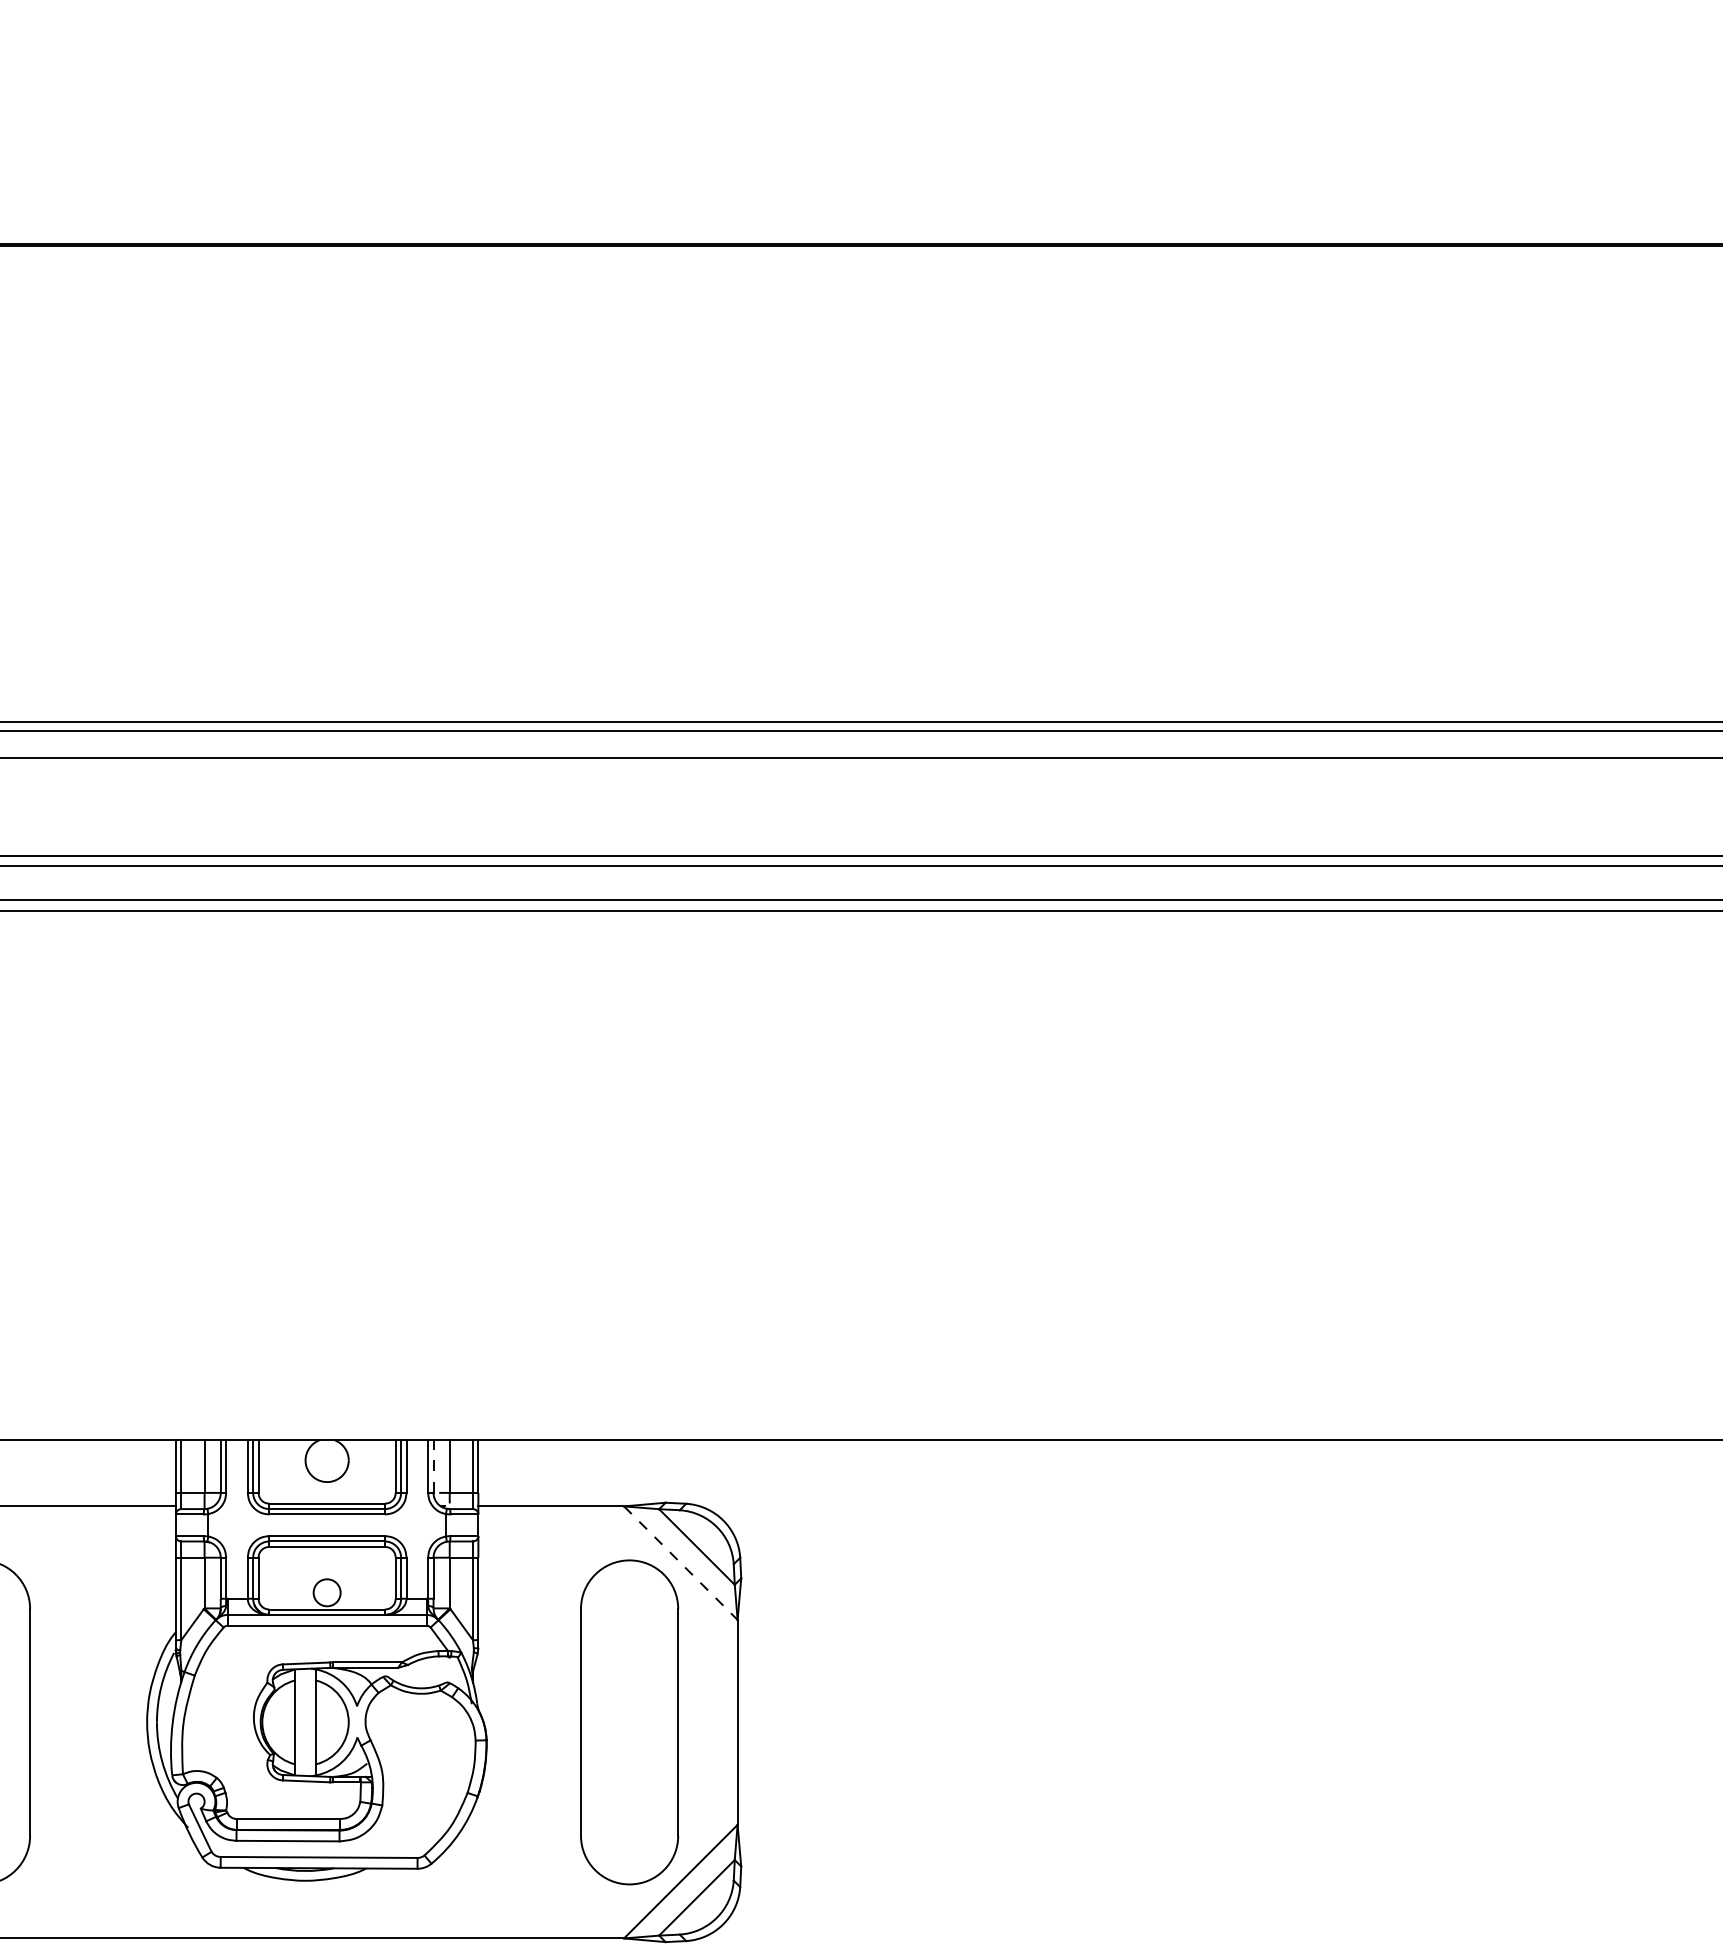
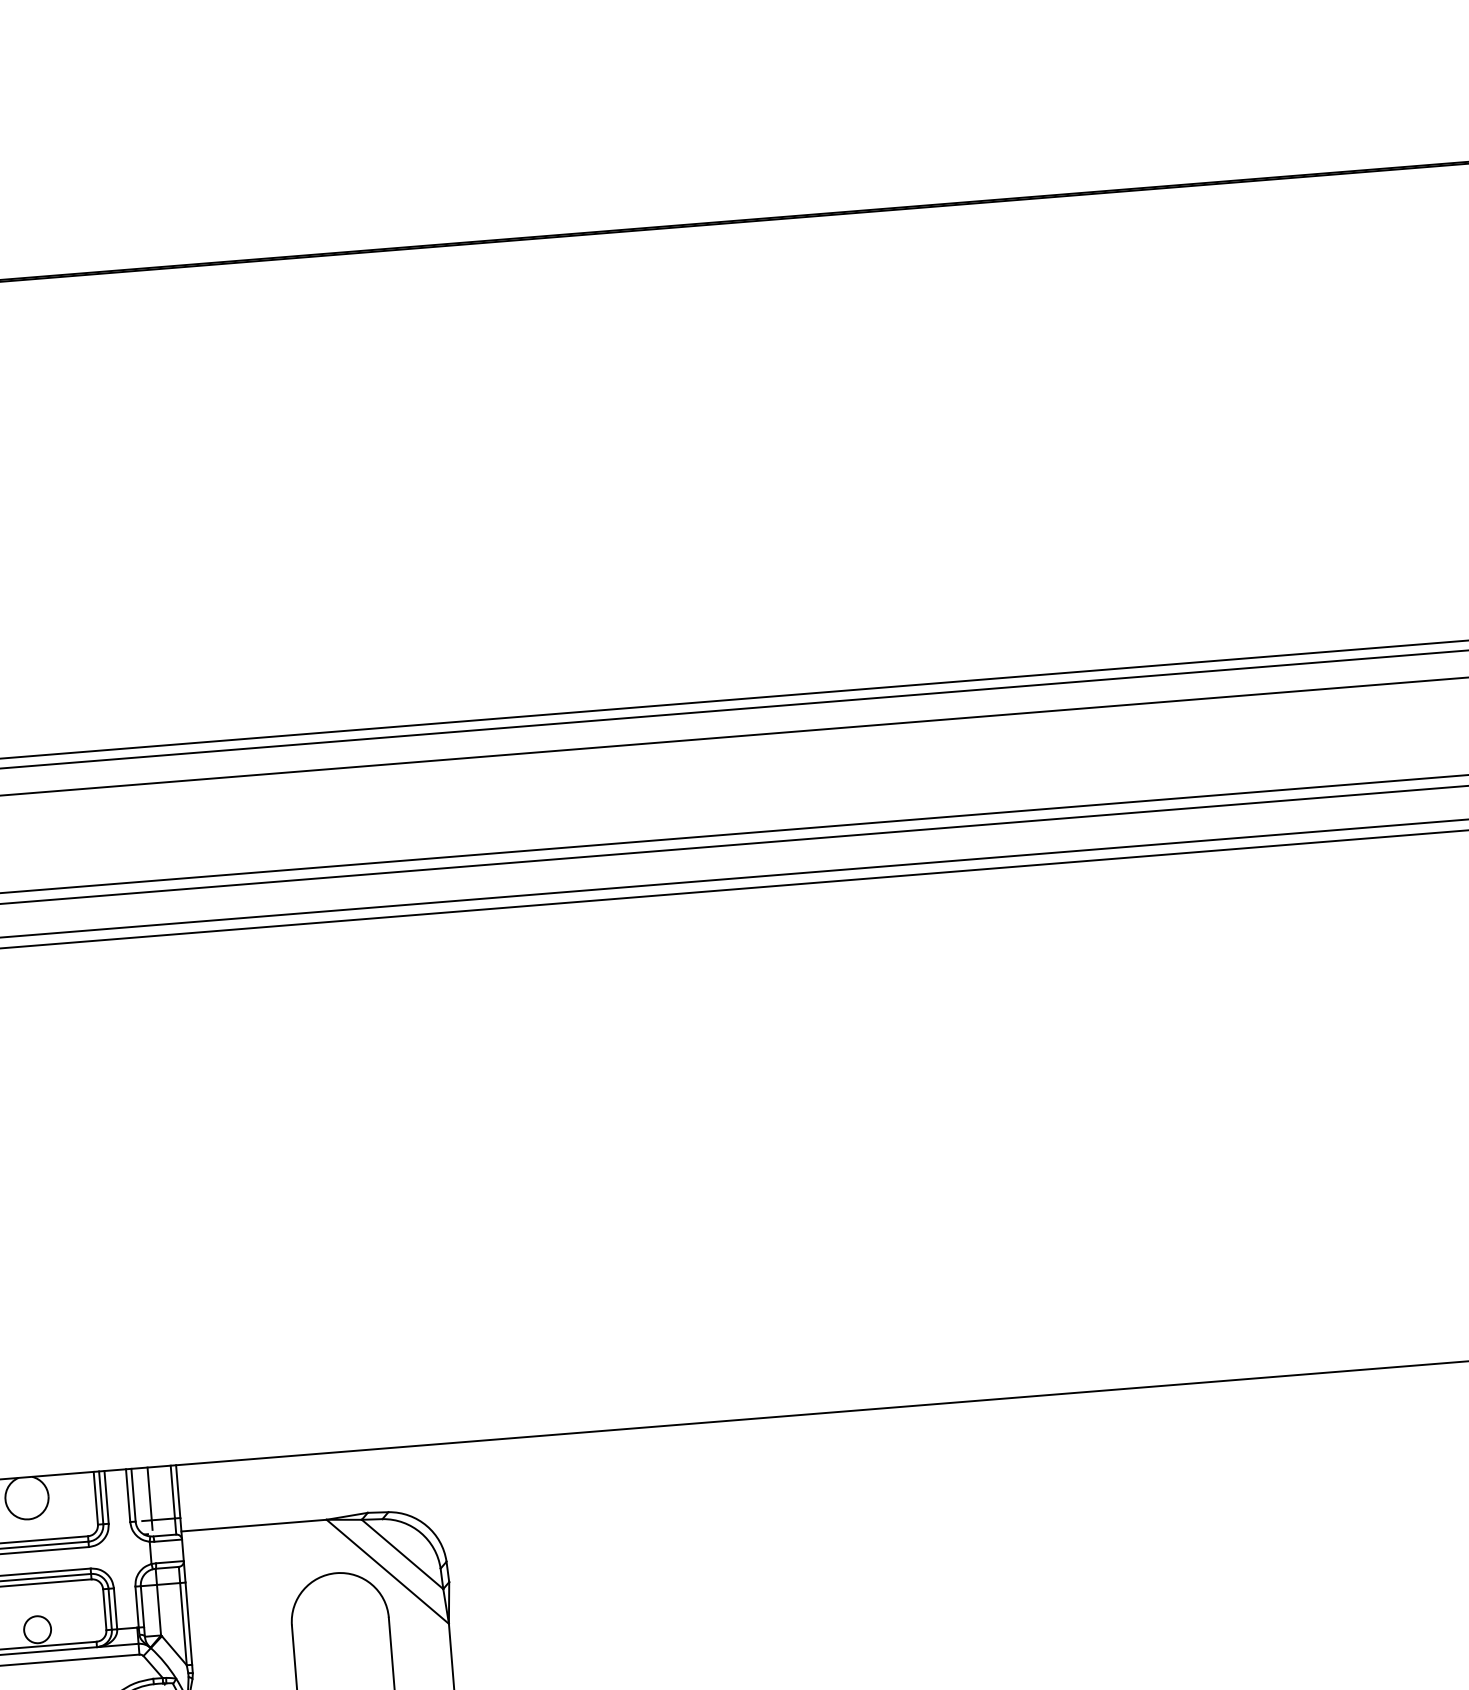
line: (433, 1465) -> (133, 1494), dashed -> solid
line: (681, 1563) -> (388, 1572), dashed -> solid

